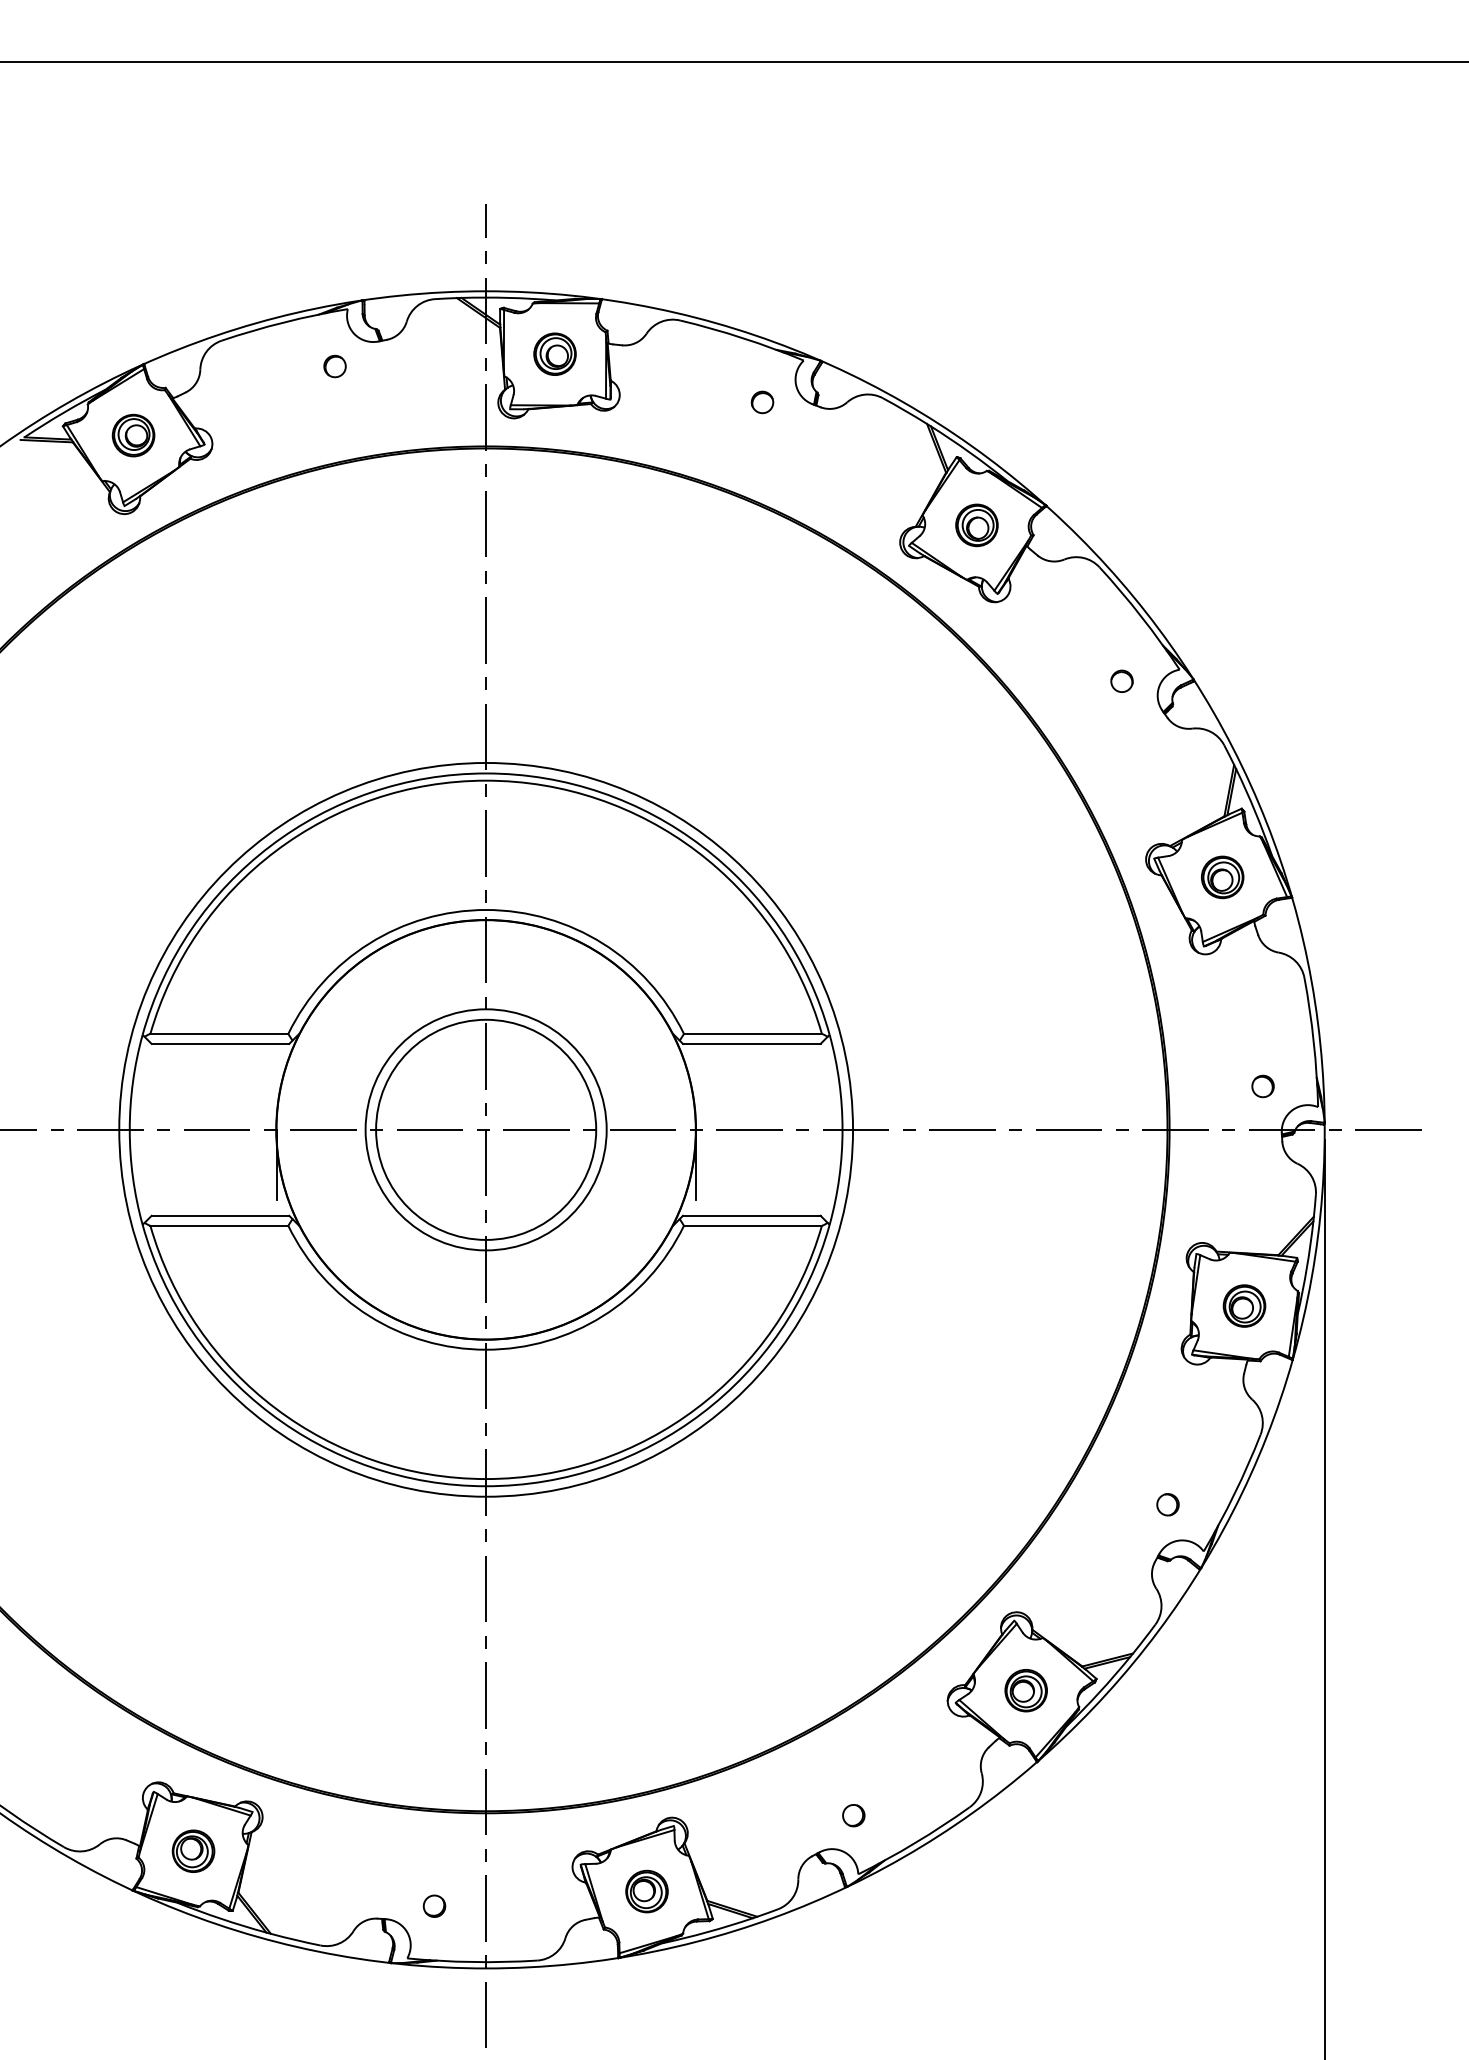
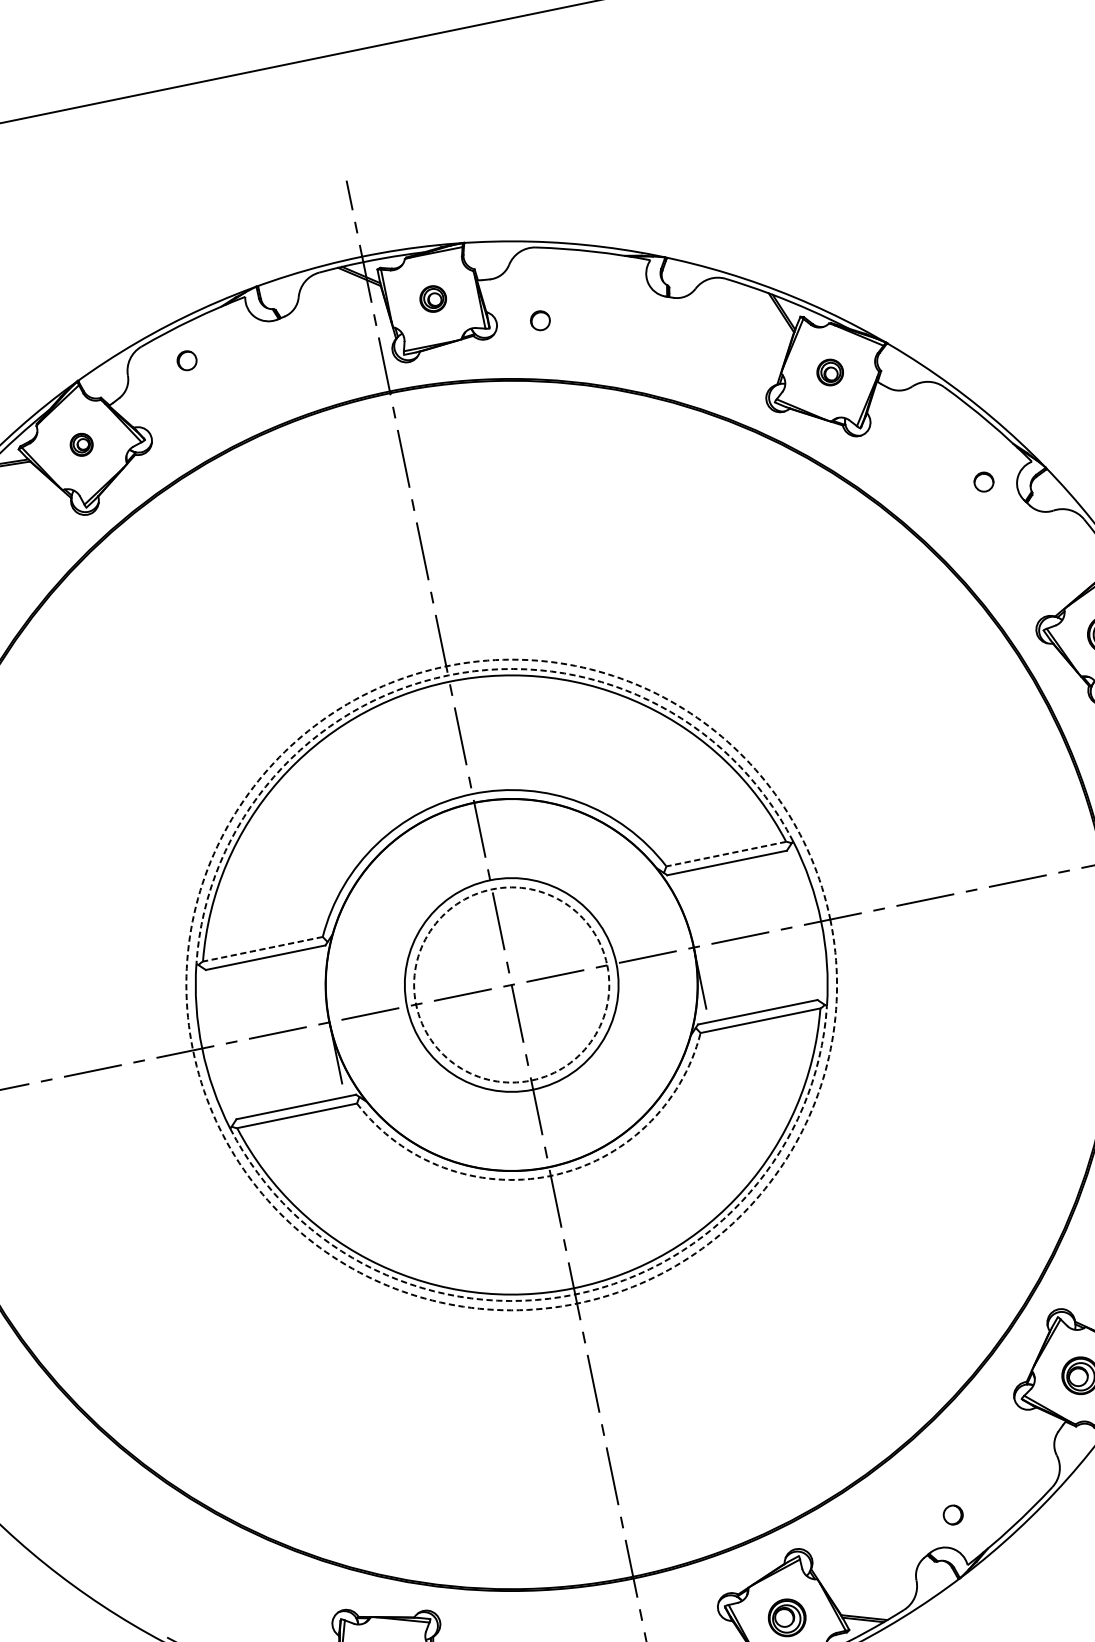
part: (554, 353) -> (432, 298), size x0.7
part: (334, 366) -> (186, 360), moved
part: (762, 402) -> (540, 320), moved
part: (133, 435) -> (81, 444), size x0.6
part: (976, 525) -> (829, 372), size x0.7
arc: (486, 773) -> (448, 675), solid -> dashed
line: (219, 1033) -> (262, 948), solid -> dashed
line: (752, 1033) -> (725, 853), solid -> dashed
circle: (486, 1129) -> (511, 984), solid -> dashed
circle: (486, 1129) -> (511, 984), solid -> dashed
arc: (486, 1349) -> (551, 1175), solid -> dashed
arc: (486, 1486) -> (575, 1294), solid -> dashed

